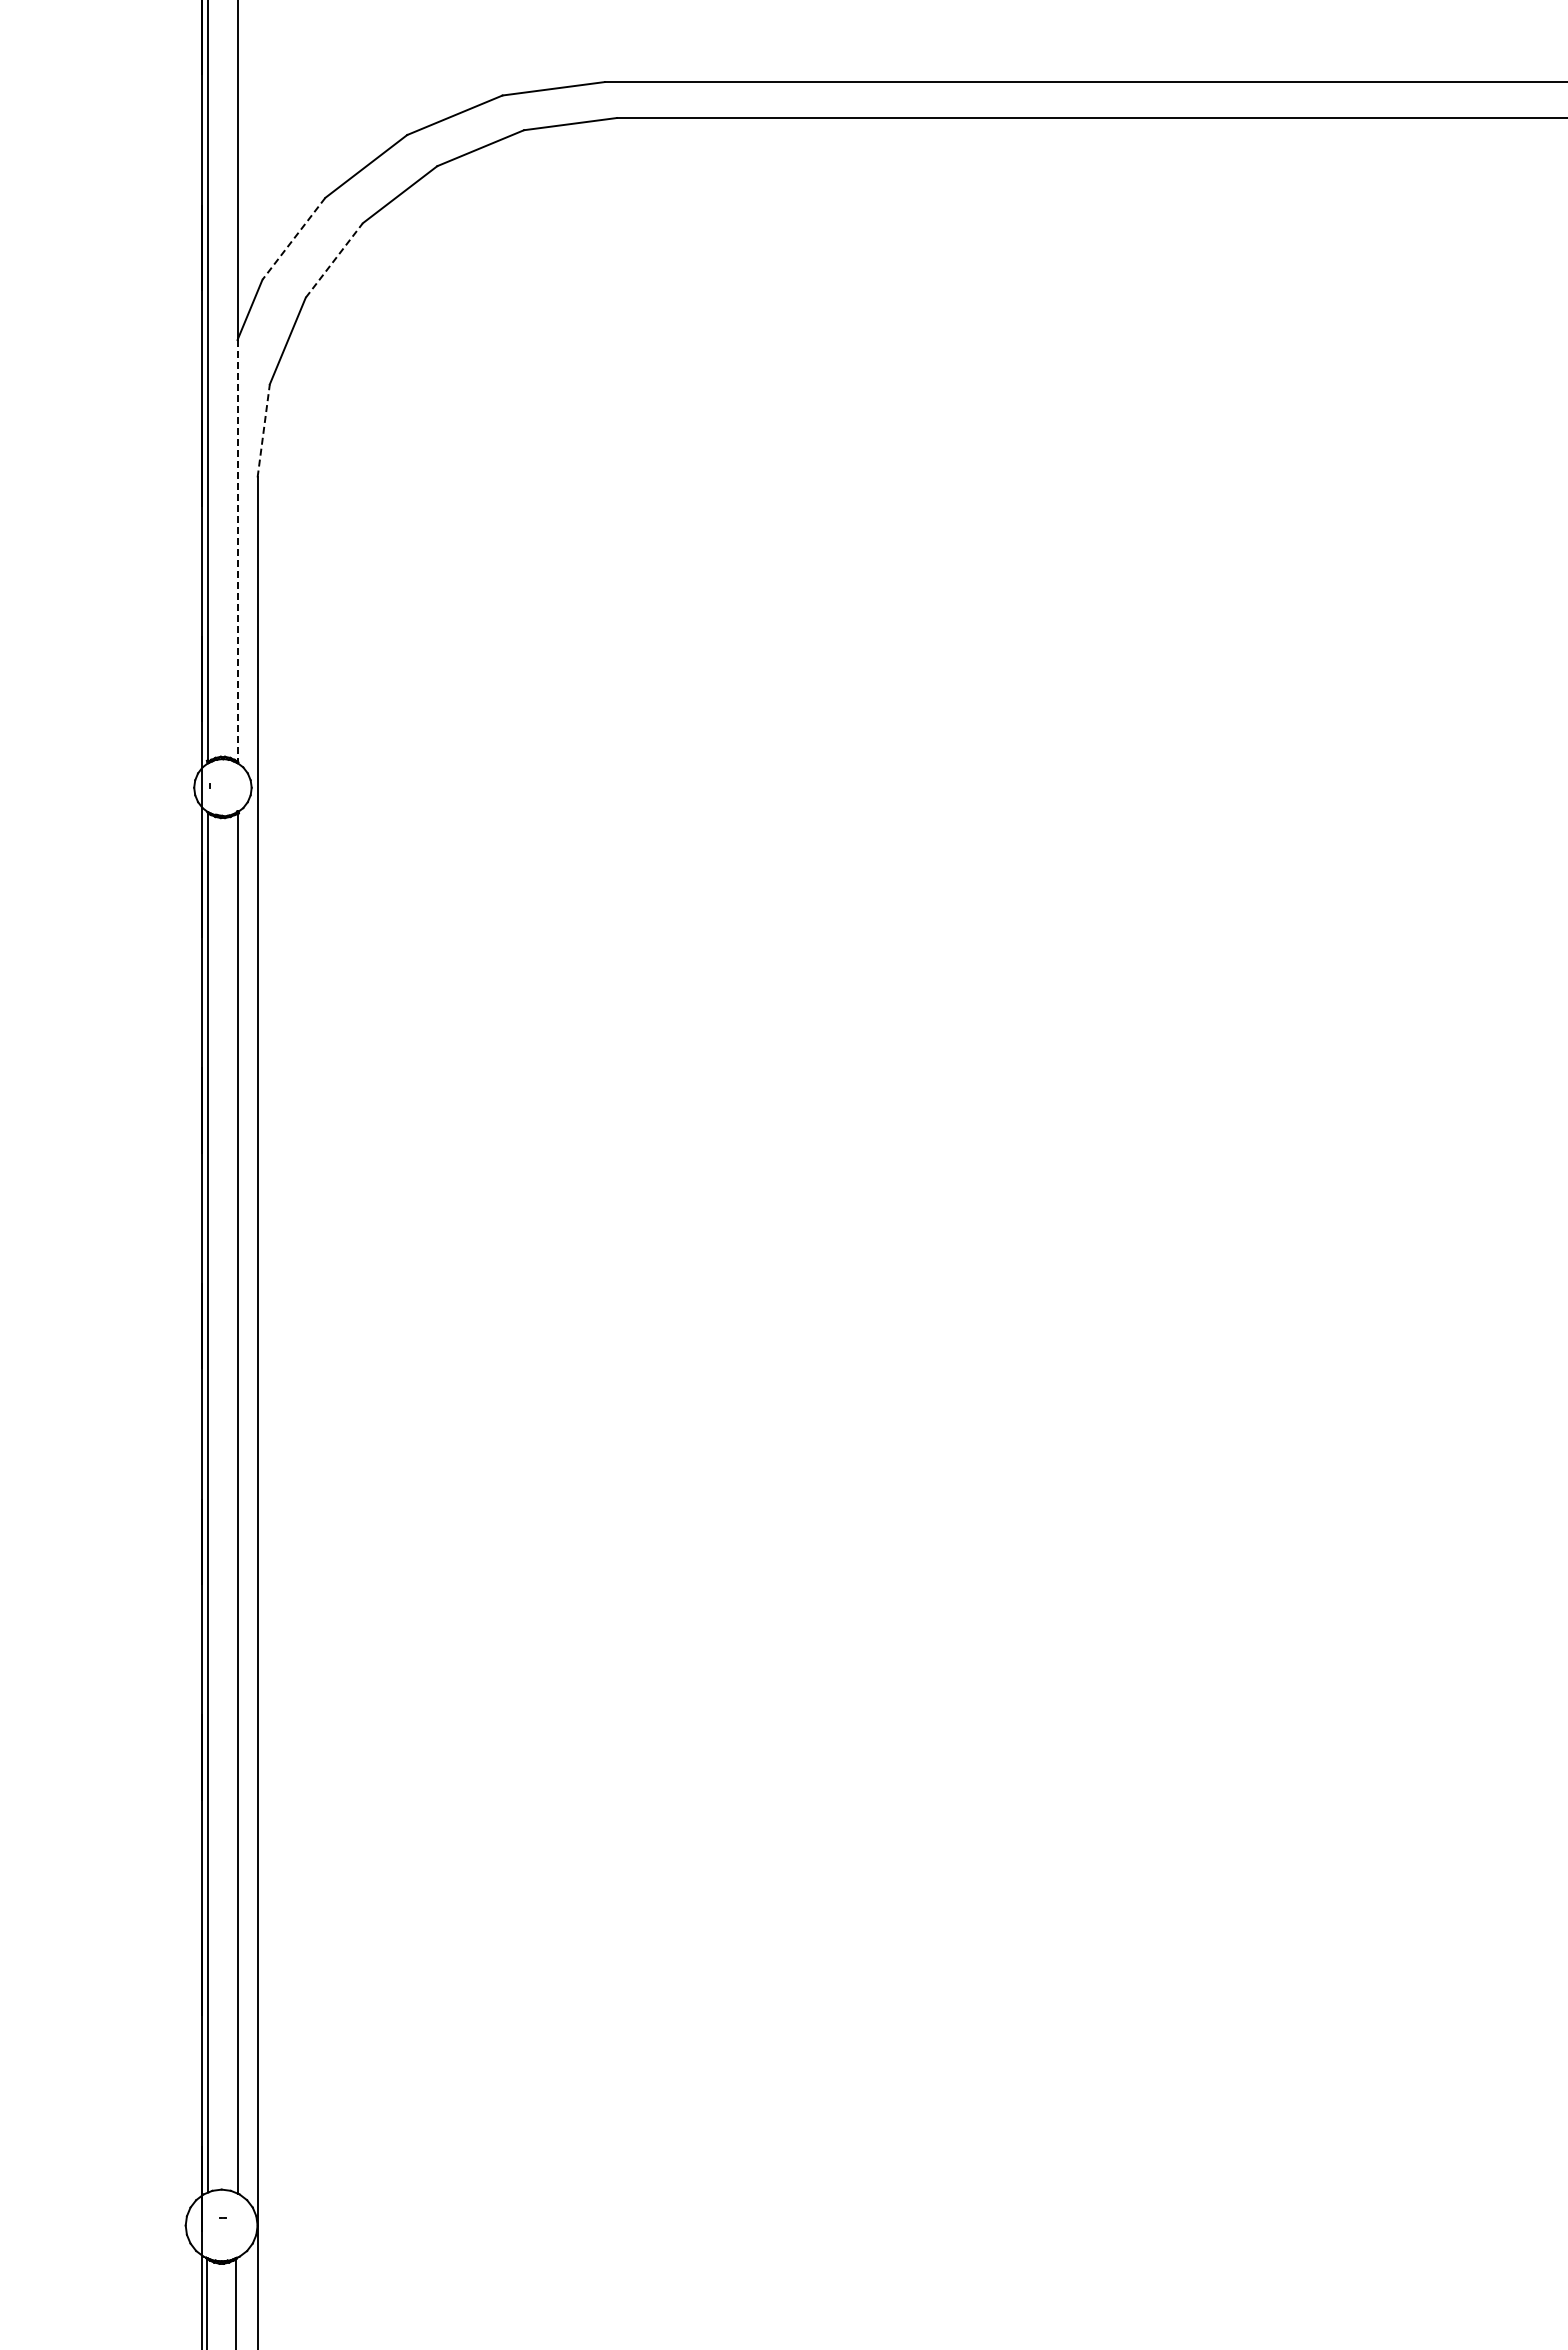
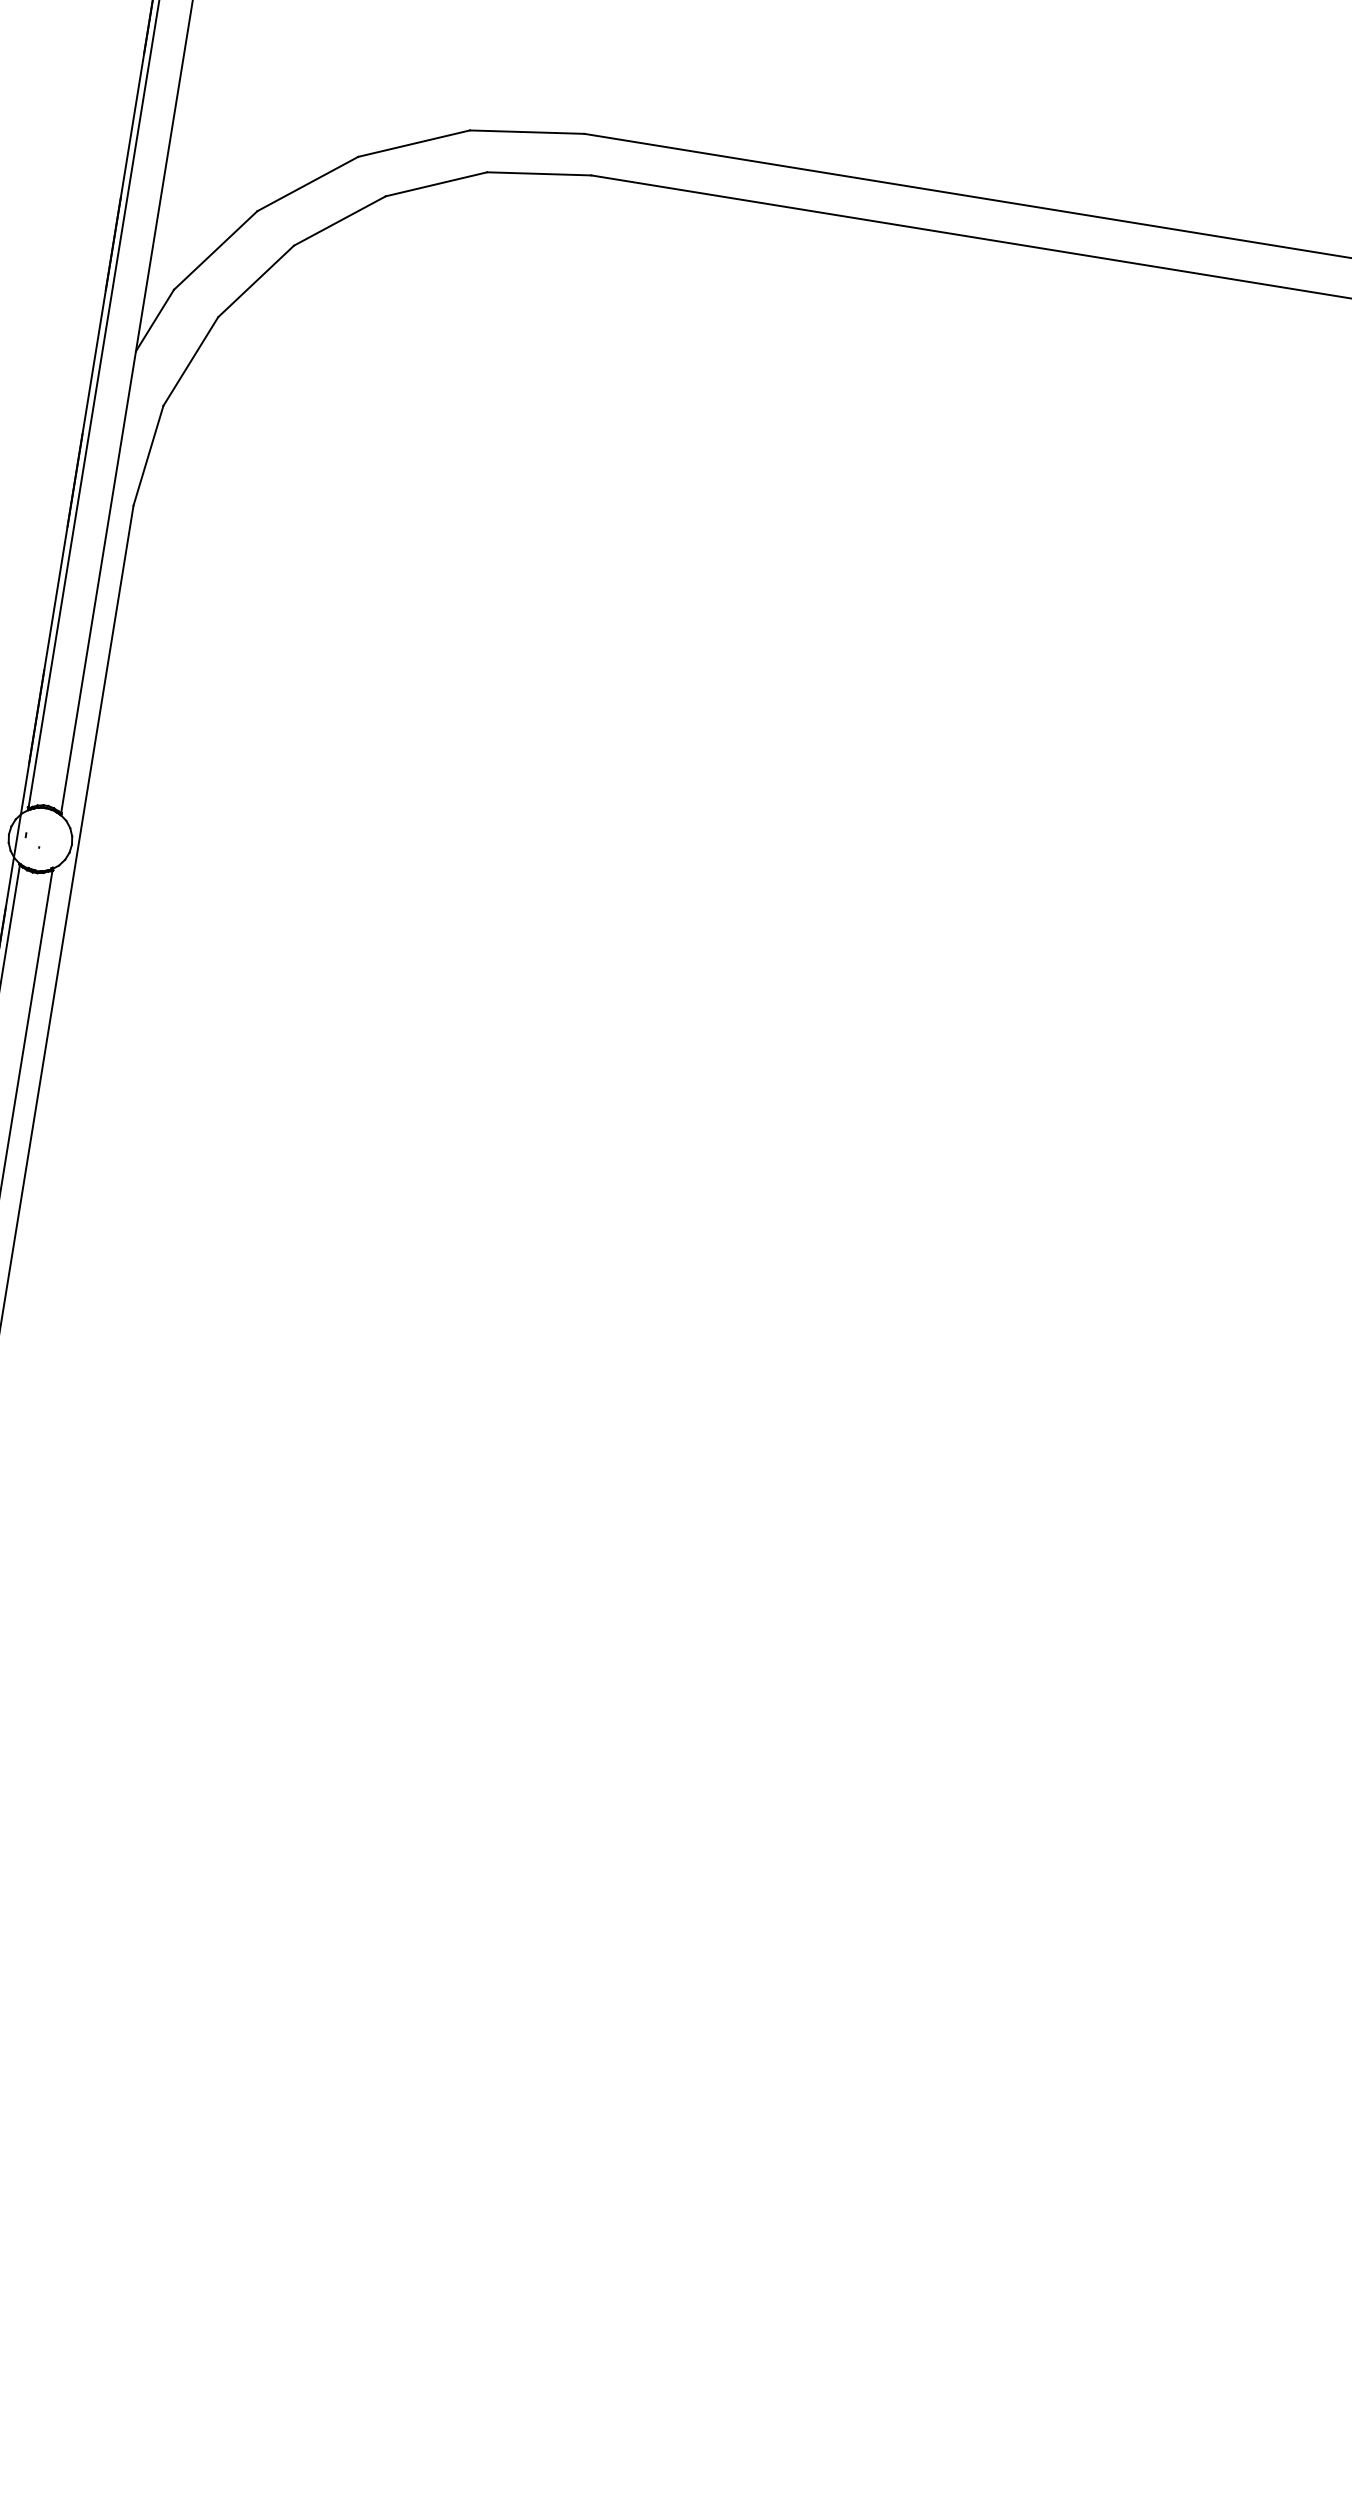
line: (293, 238) -> (215, 250), dashed -> solid
line: (334, 260) -> (256, 281), dashed -> solid
line: (263, 430) -> (148, 455), dashed -> solid
line: (237, 550) -> (98, 582), dashed -> solid

